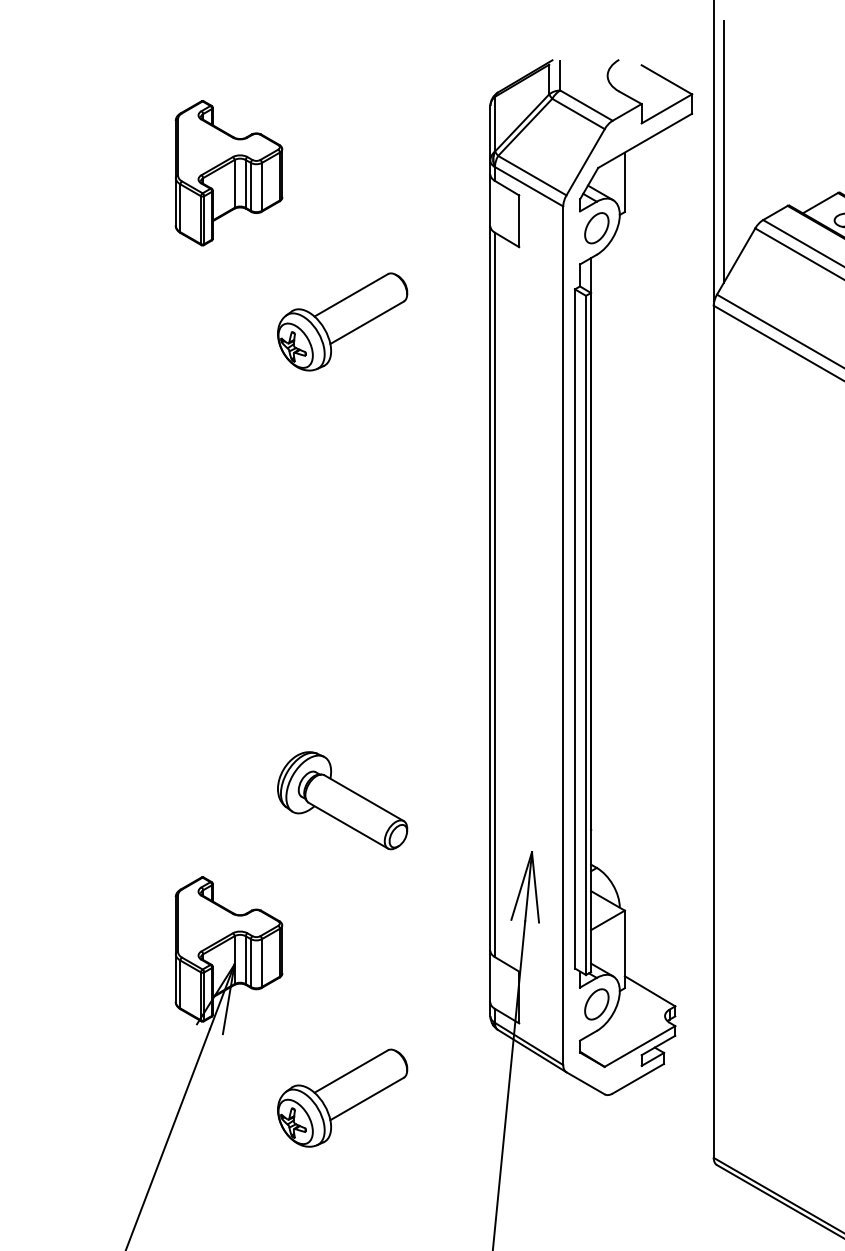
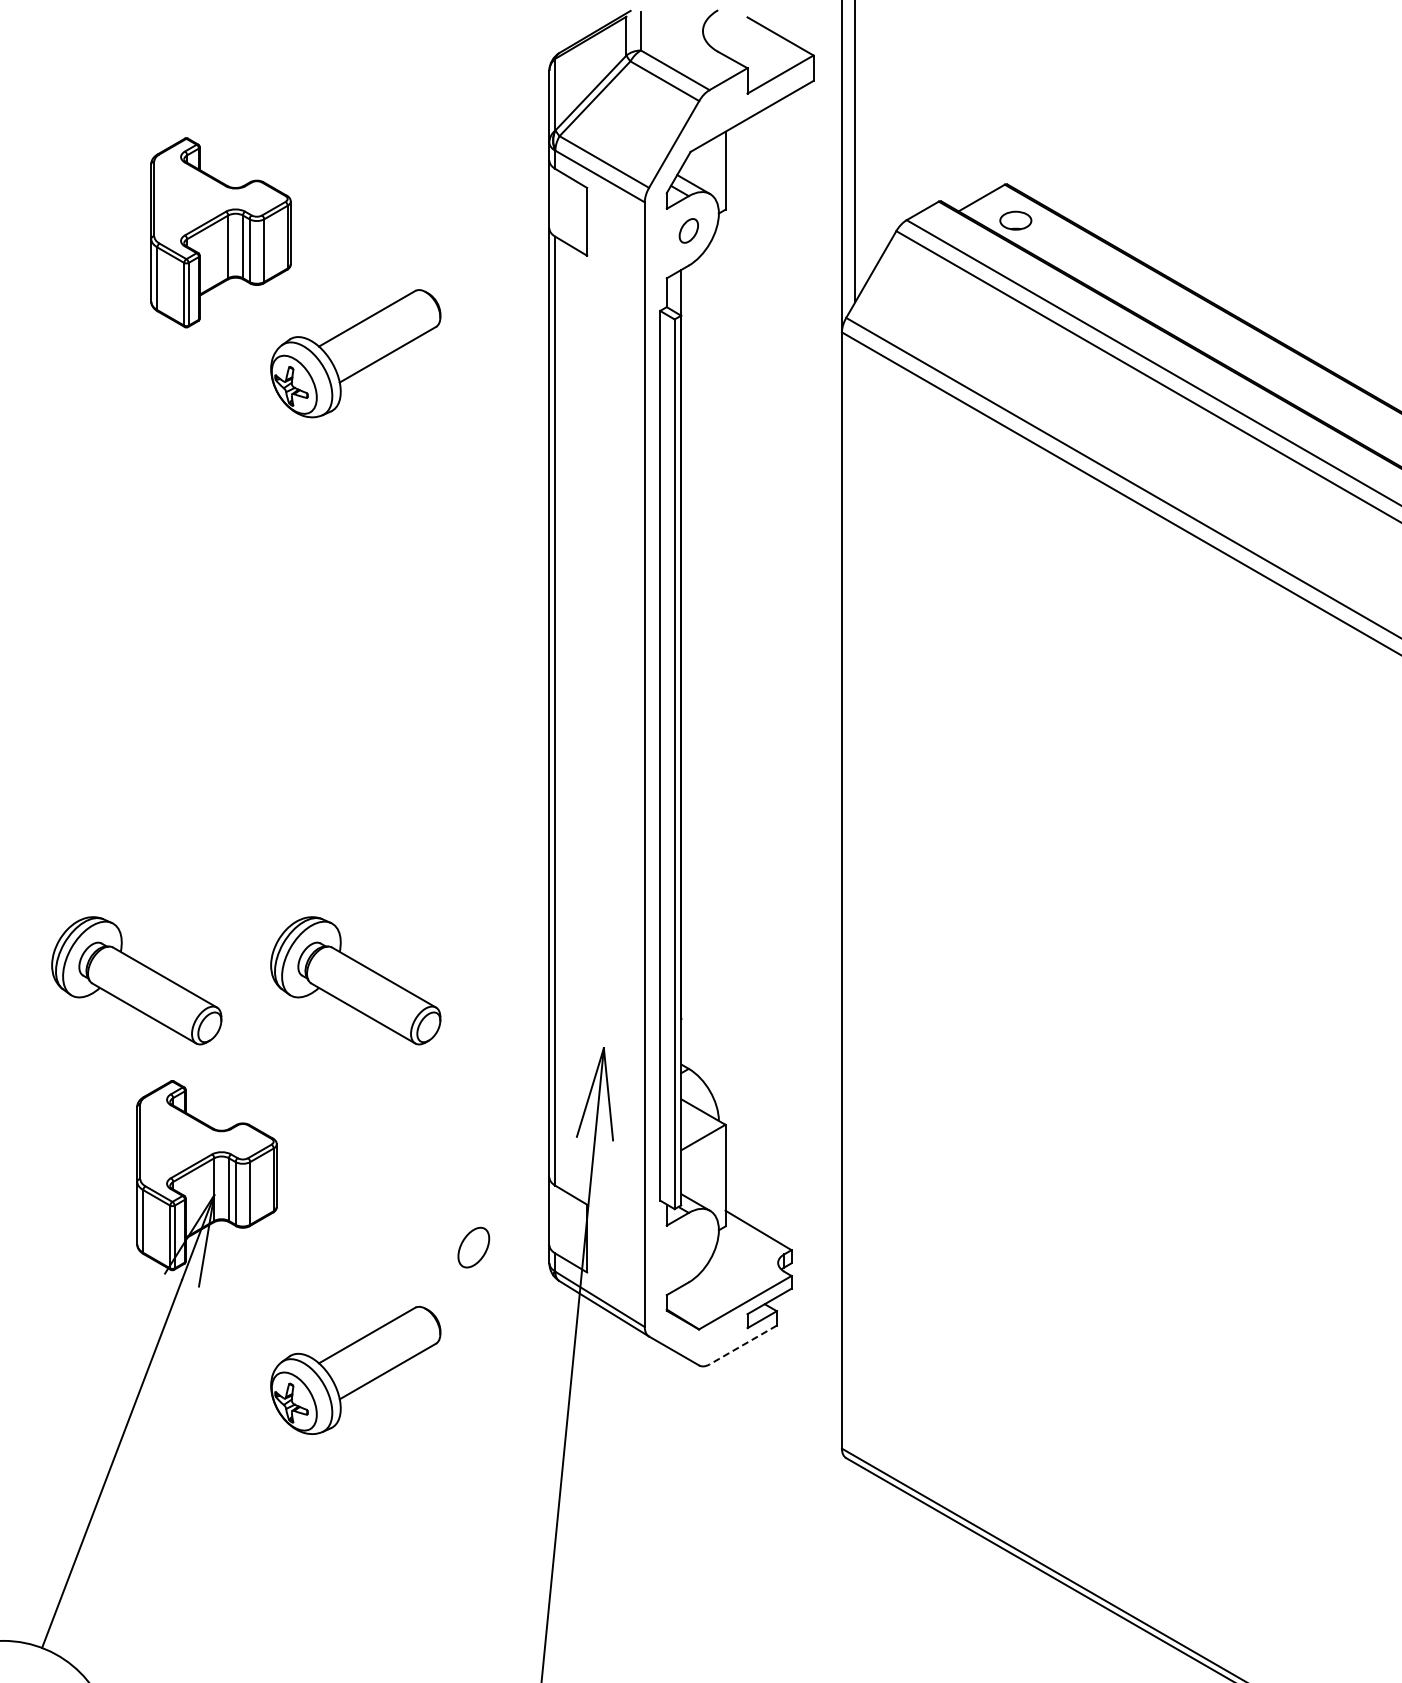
part: (228, 172) -> (220, 232), moved
part: (596, 227) -> (688, 230), size x0.6
part: (175, 800) -> (136, 980), added
part: (596, 1004) -> (473, 1247), moved
line: (638, 1079) -> (743, 1345), solid -> dashed

